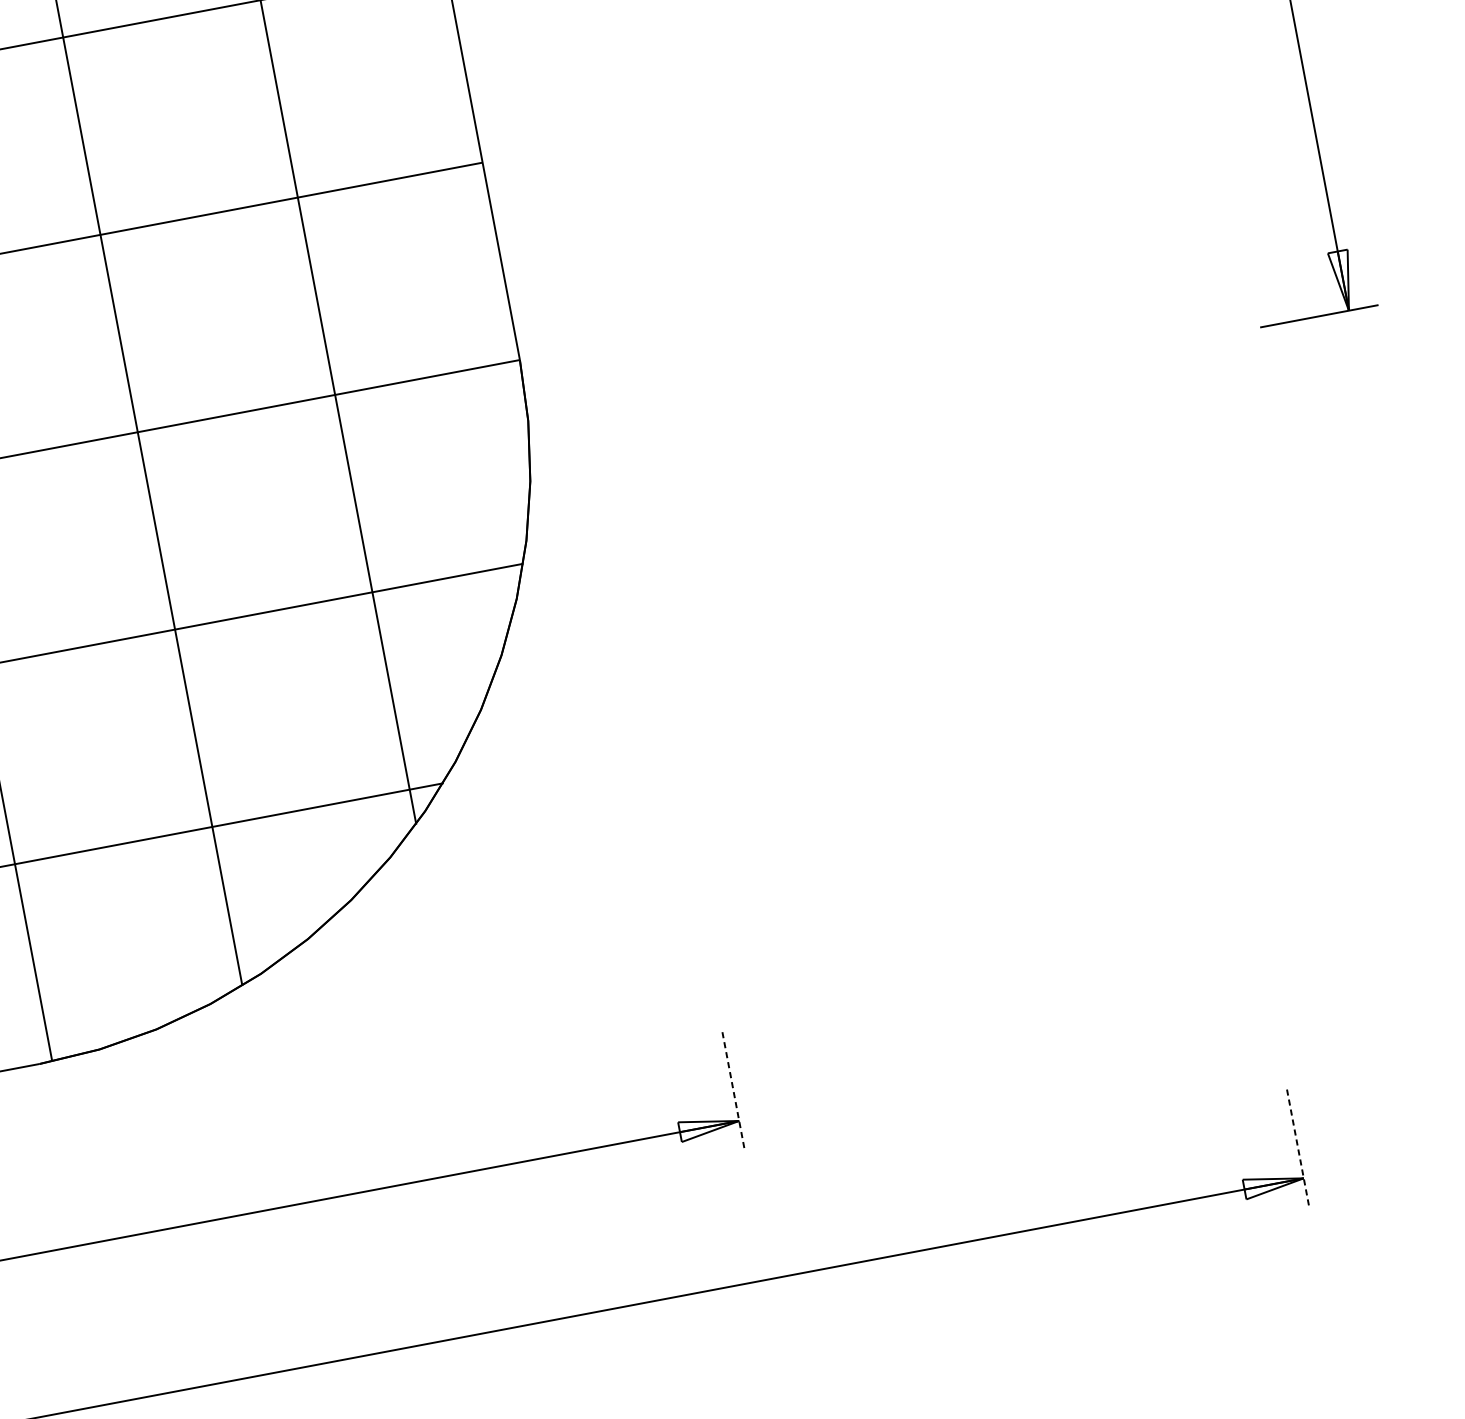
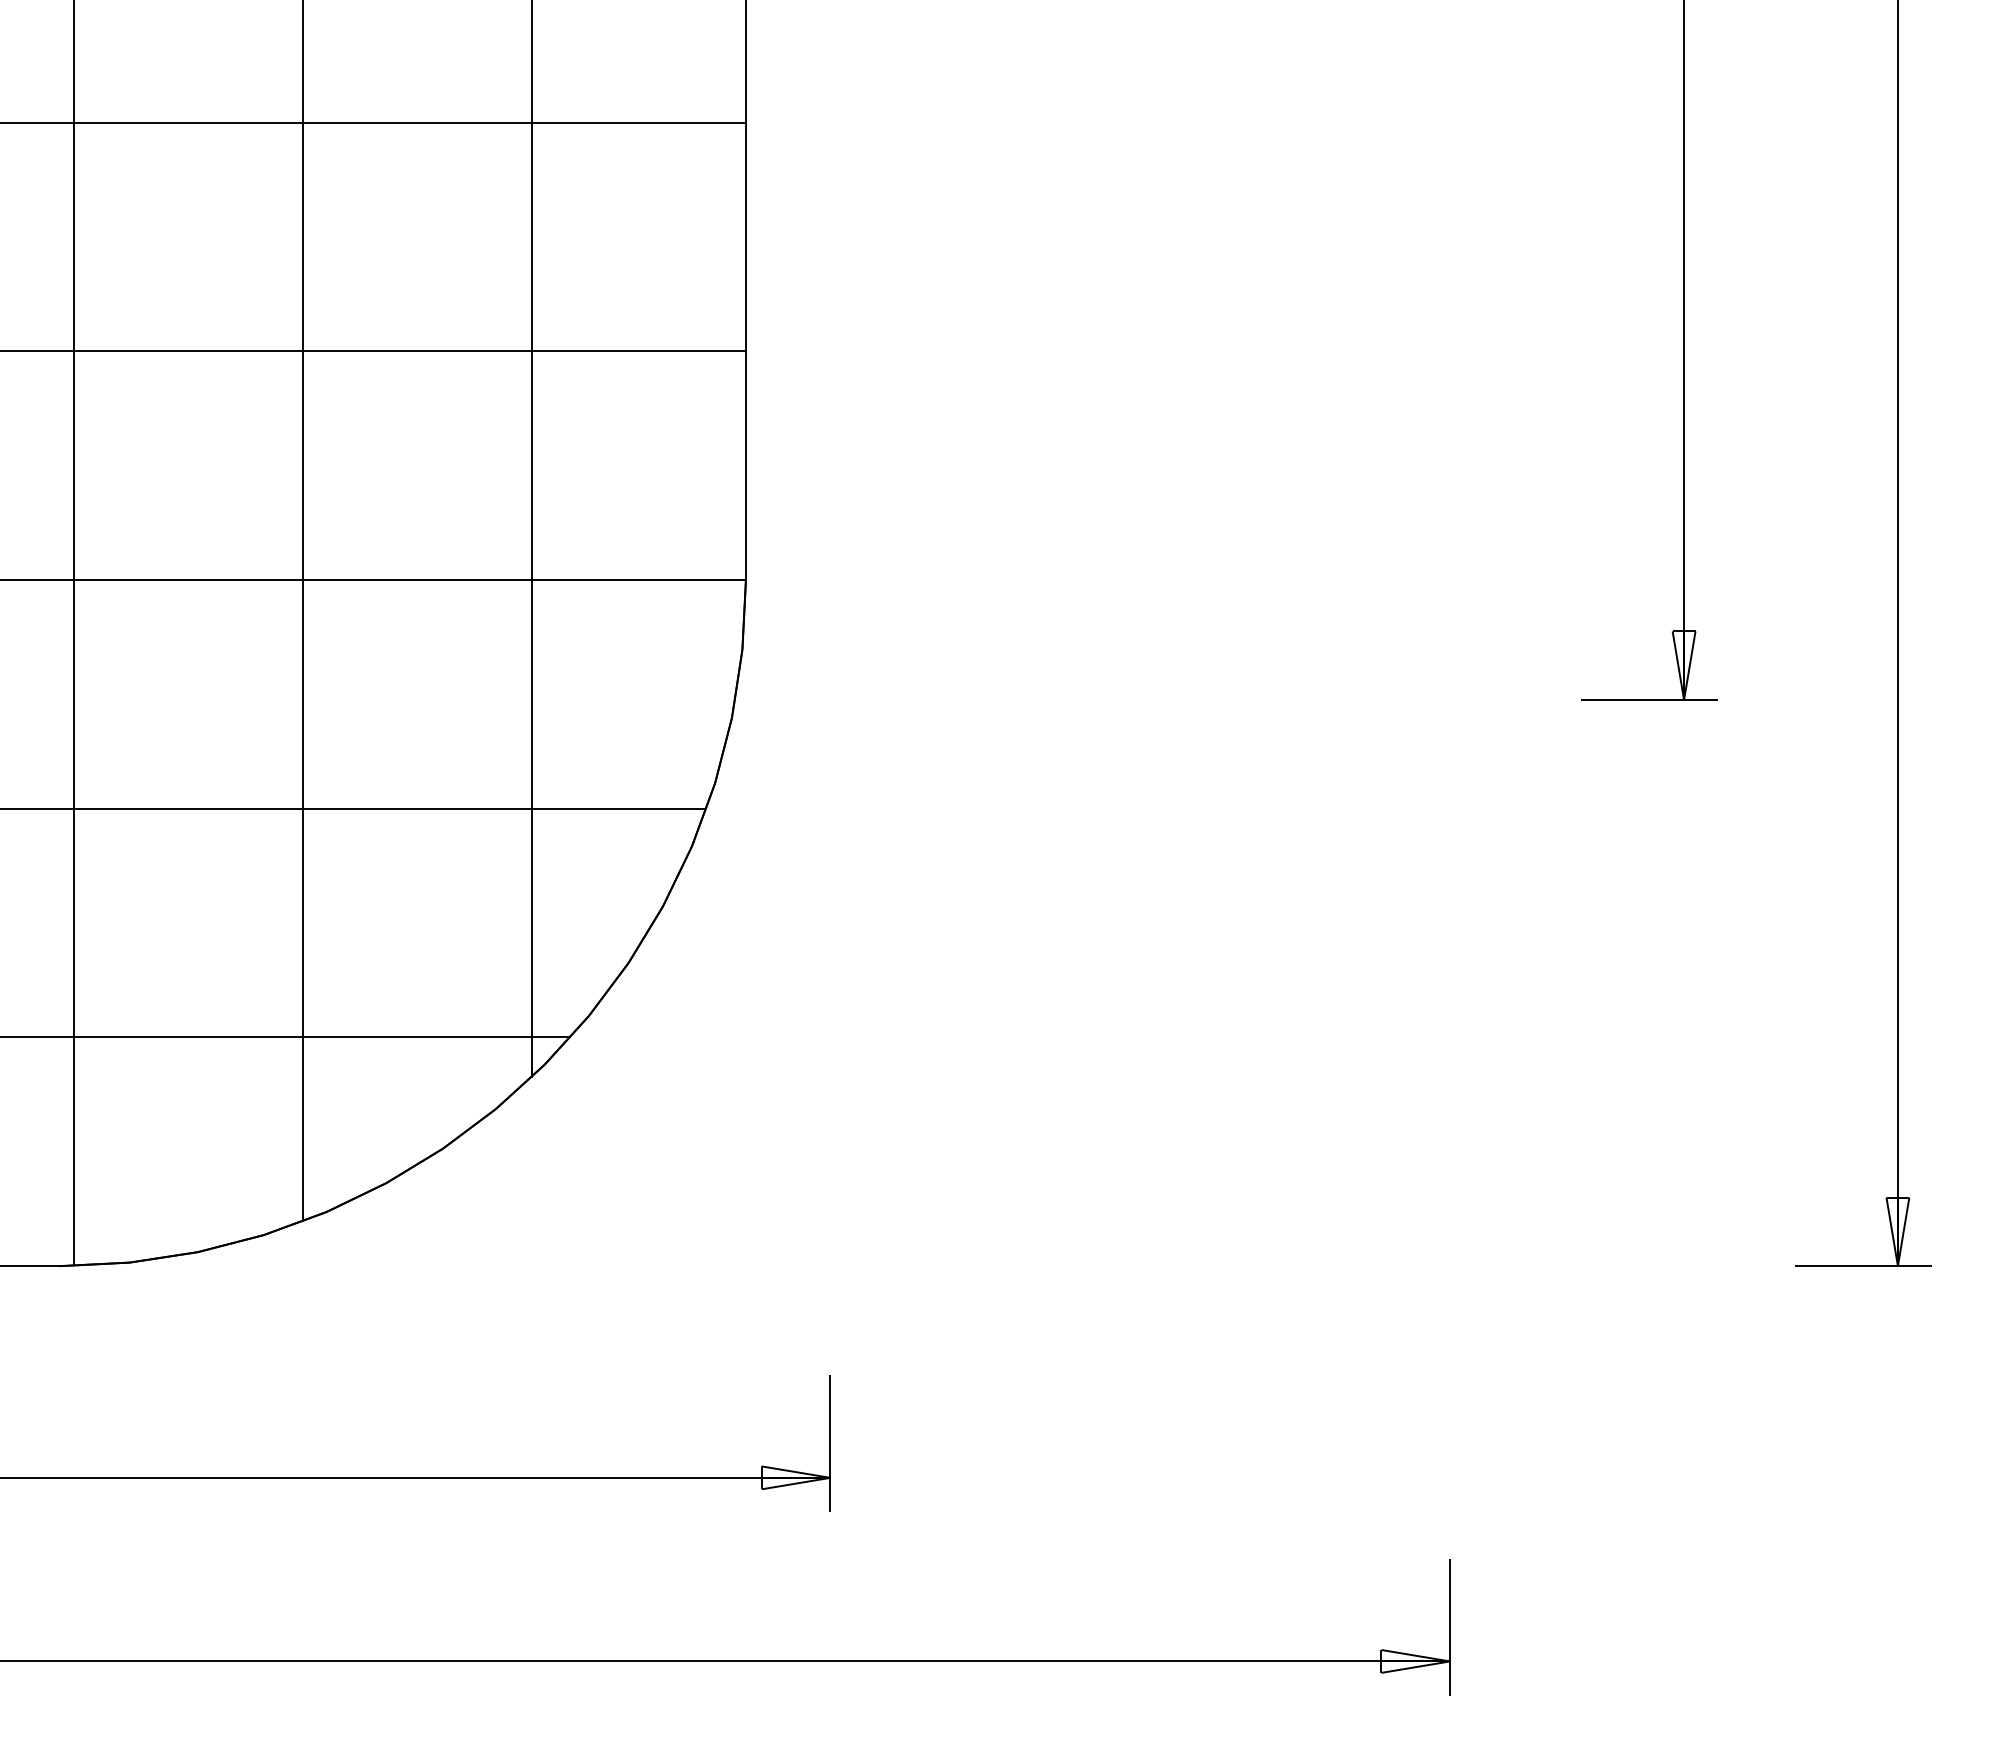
line: (733, 1091) -> (830, 1443), dashed -> solid
line: (1298, 1149) -> (1450, 1627), dashed -> solid

